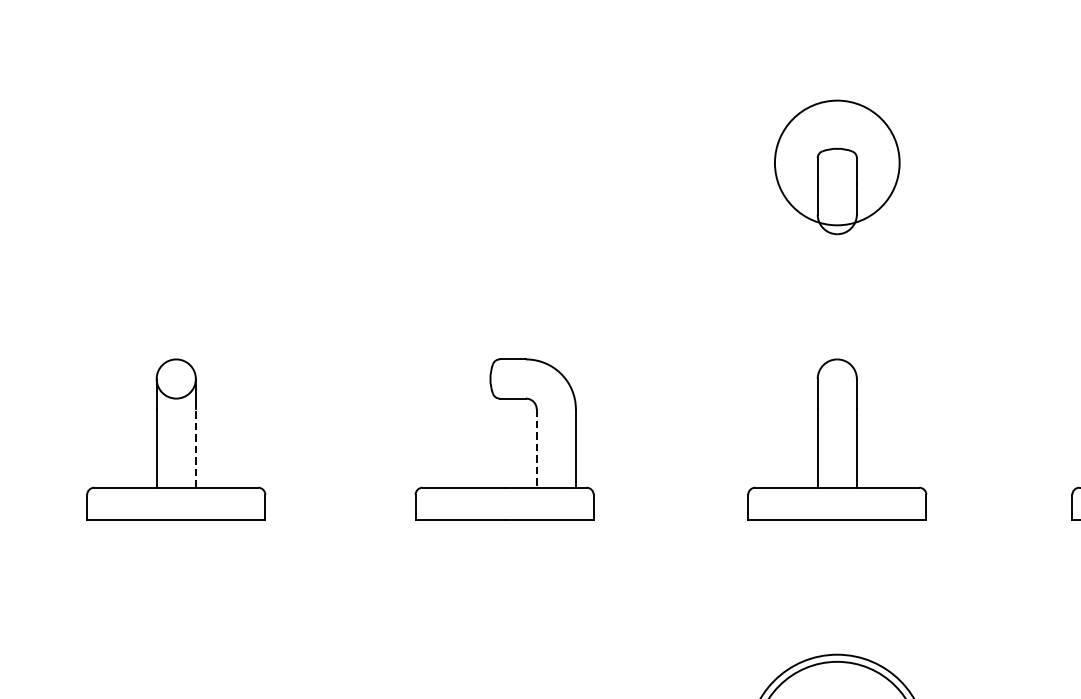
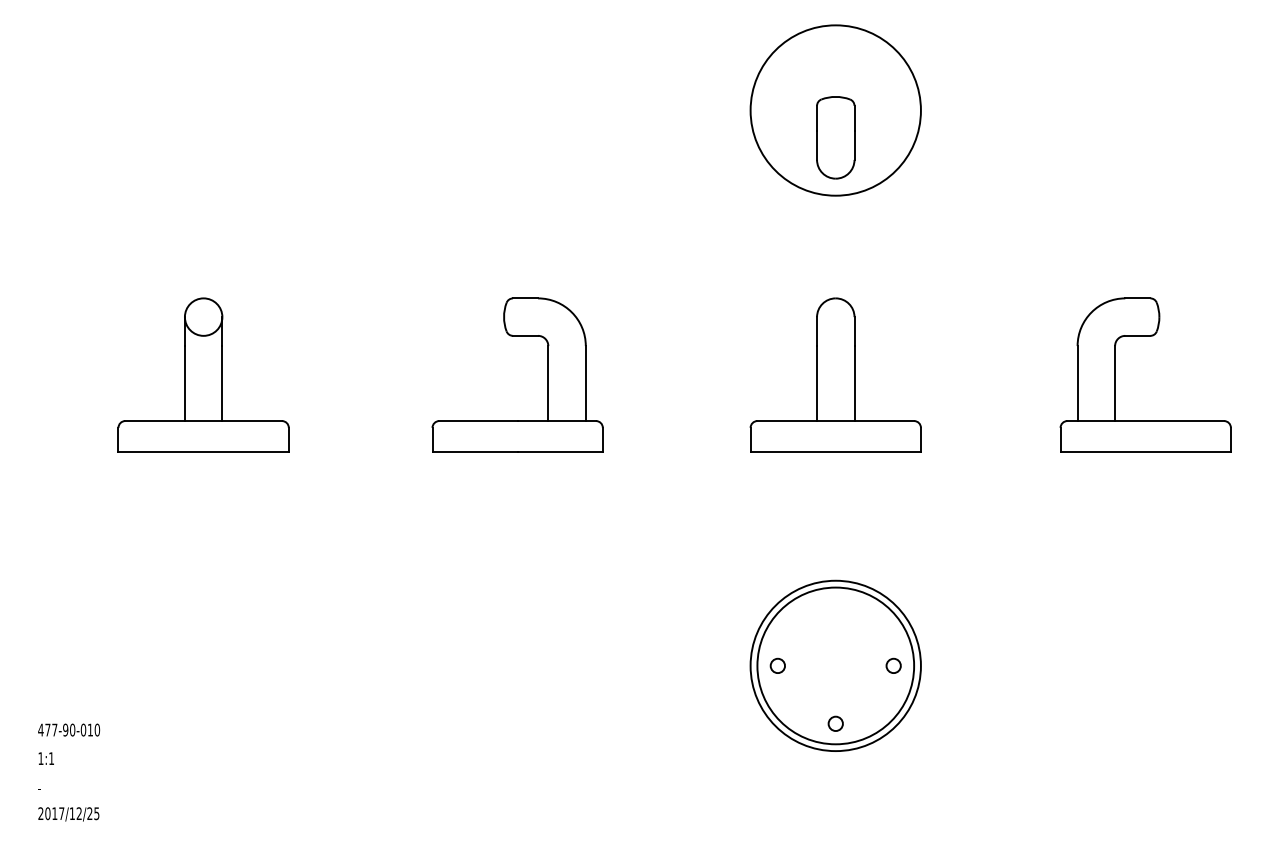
circle: (836, 162) -> (835, 110), size x1.43
line: (195, 448) -> (222, 383), dashed -> solid
line: (536, 449) -> (548, 384), dashed -> solid

